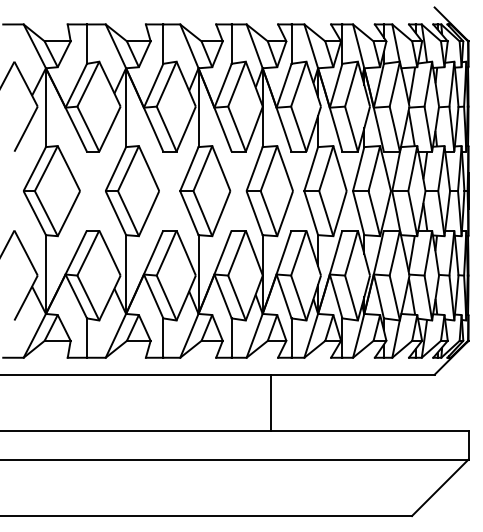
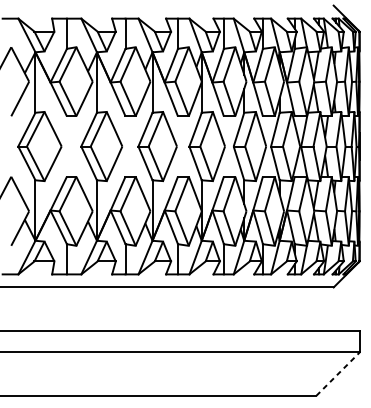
line: (270, 402) -> (207, 308), removed
line: (440, 487) -> (338, 373), solid -> dashed

